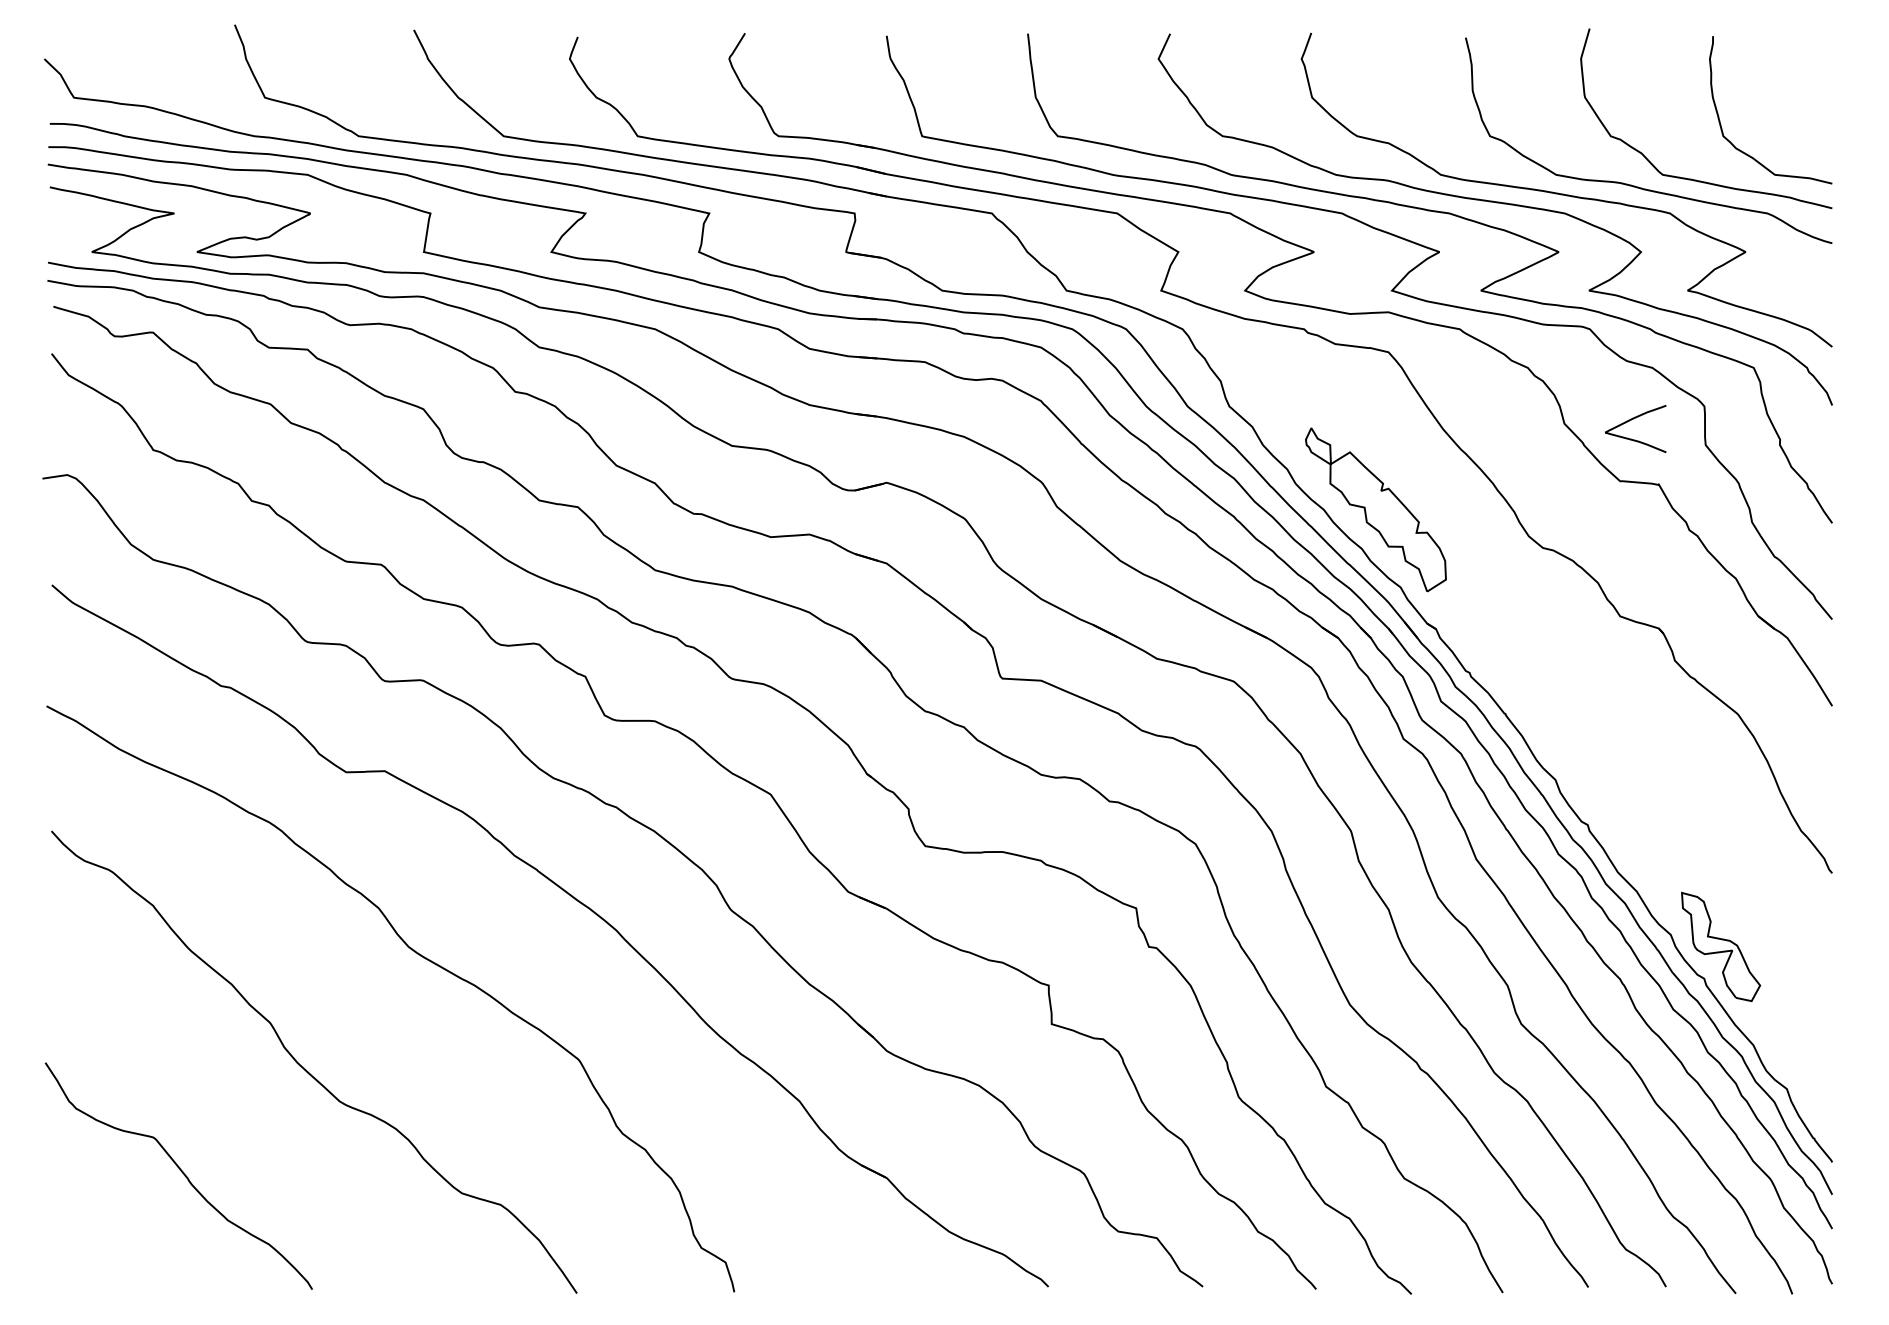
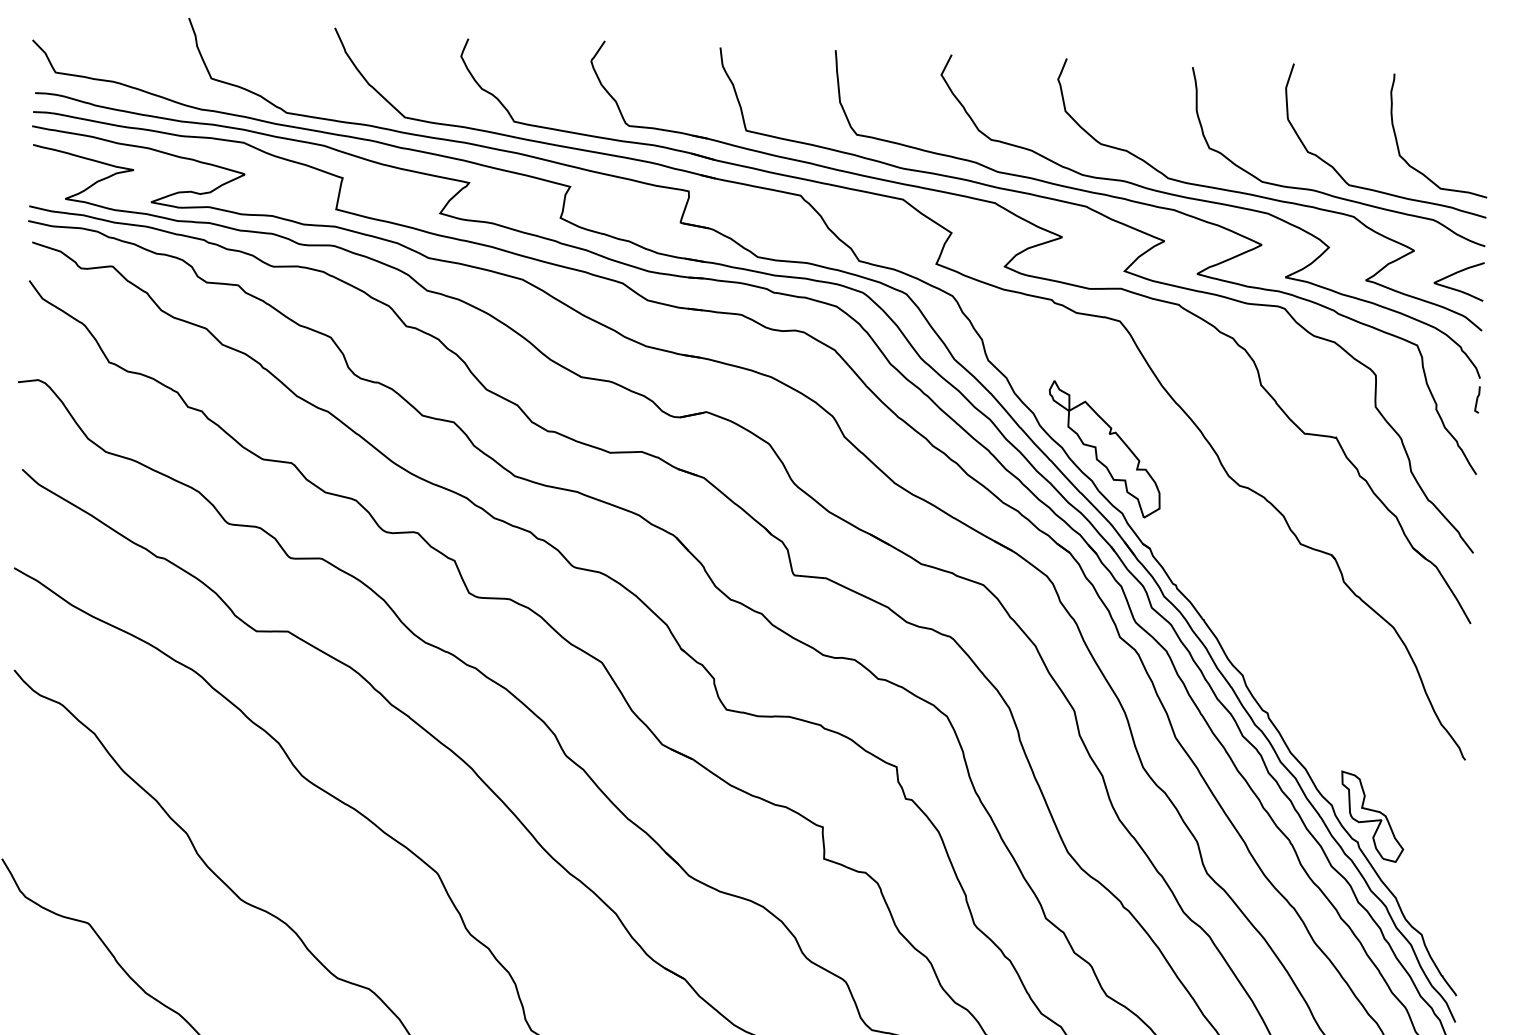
curve: (1631, 420) -> (1455, 273), moved
line: (1829, 431) -> (1477, 399), added

